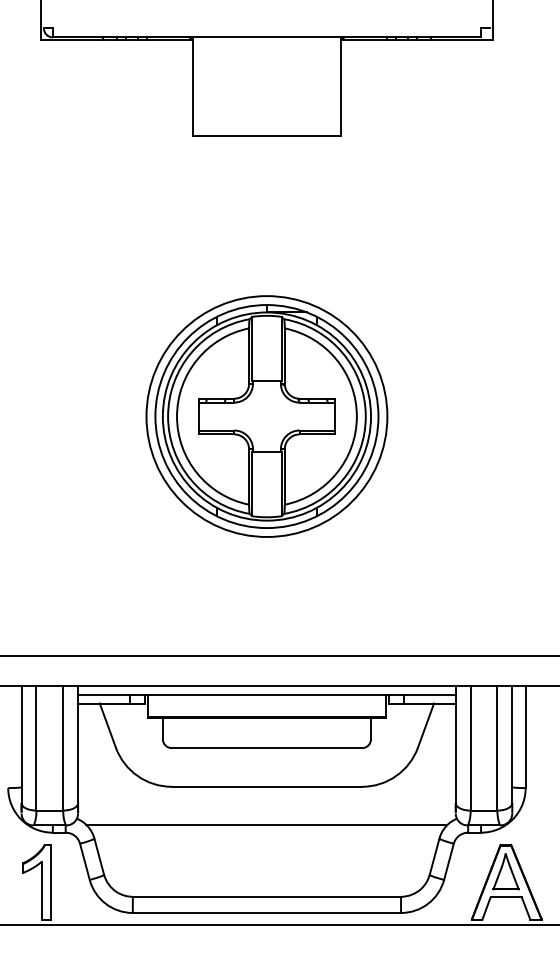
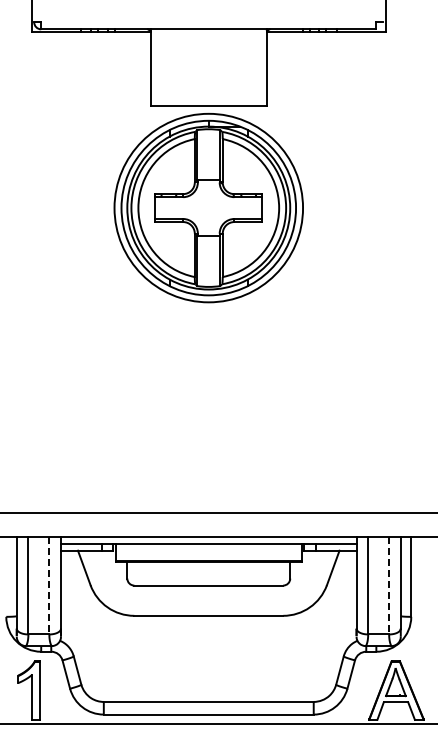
part: (266, 415) -> (208, 207), moved
line: (63, 748) -> (49, 585), solid -> dashed
line: (497, 748) -> (389, 585), solid -> dashed
line: (266, 825) -> (208, 646), removed

